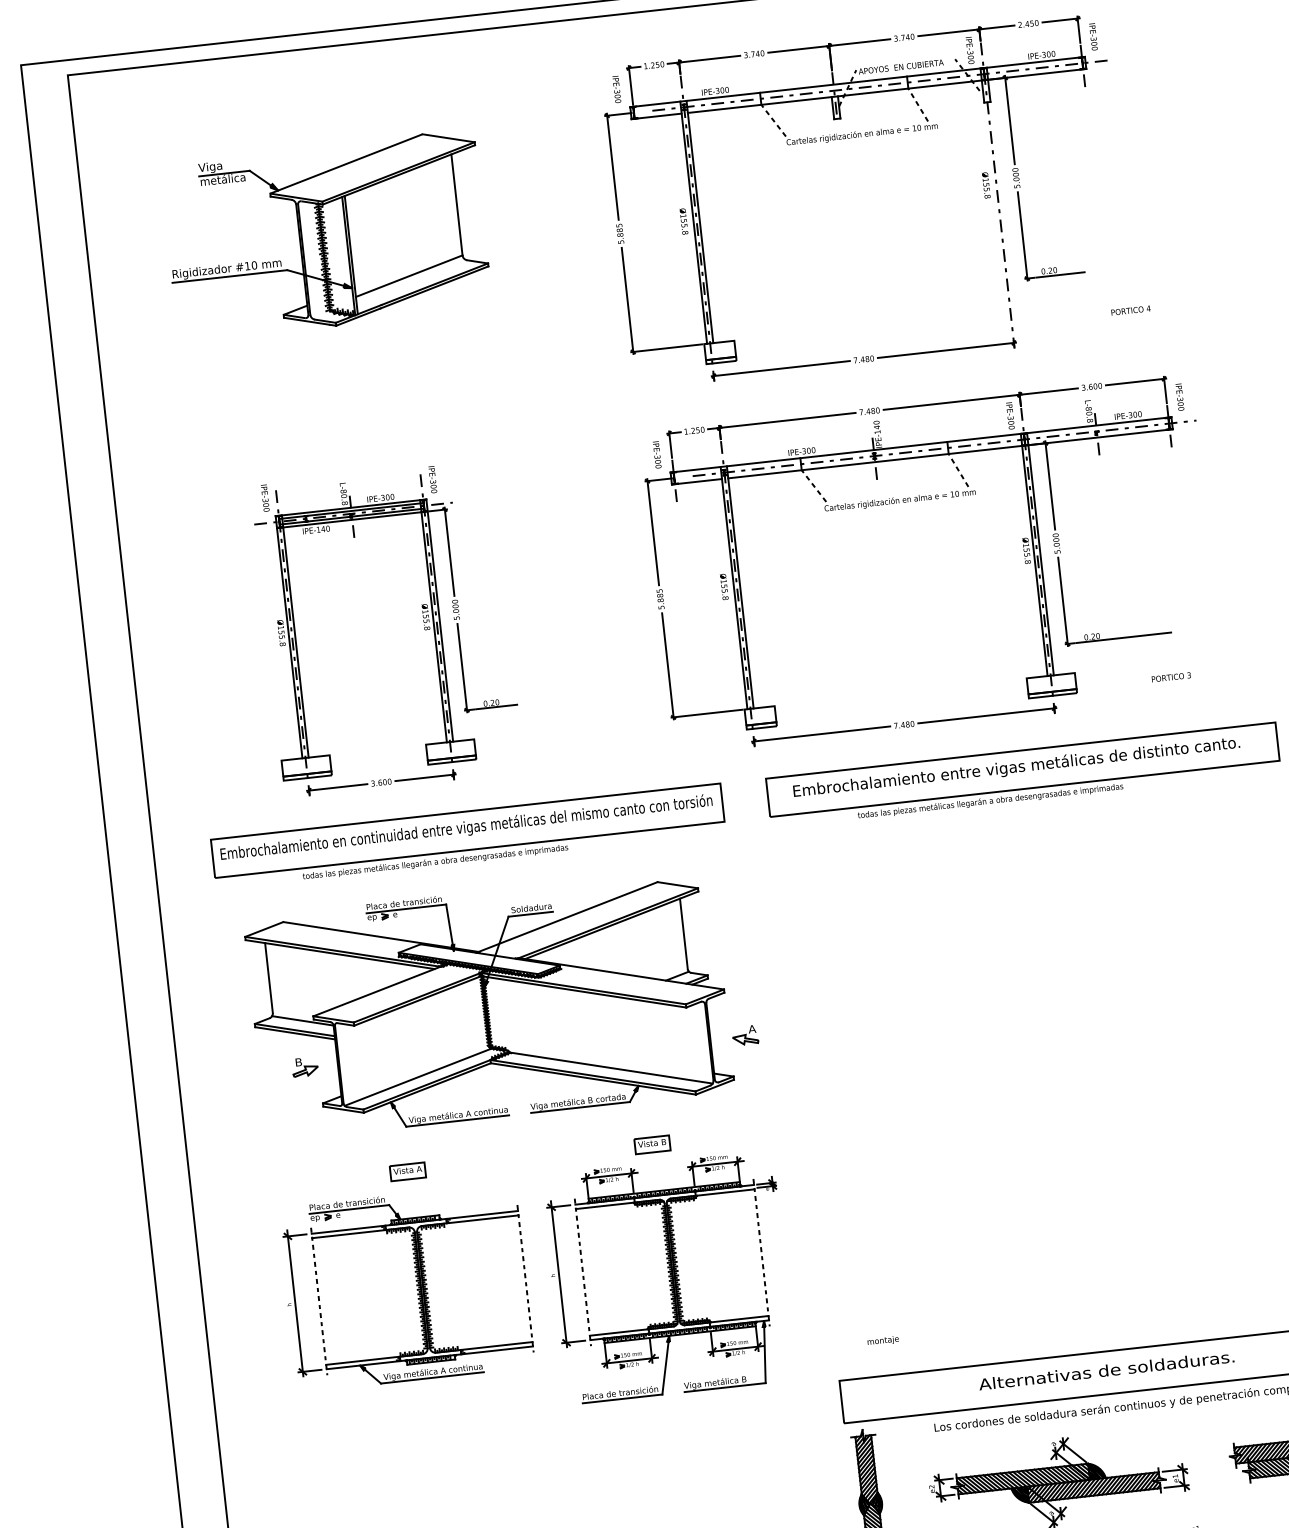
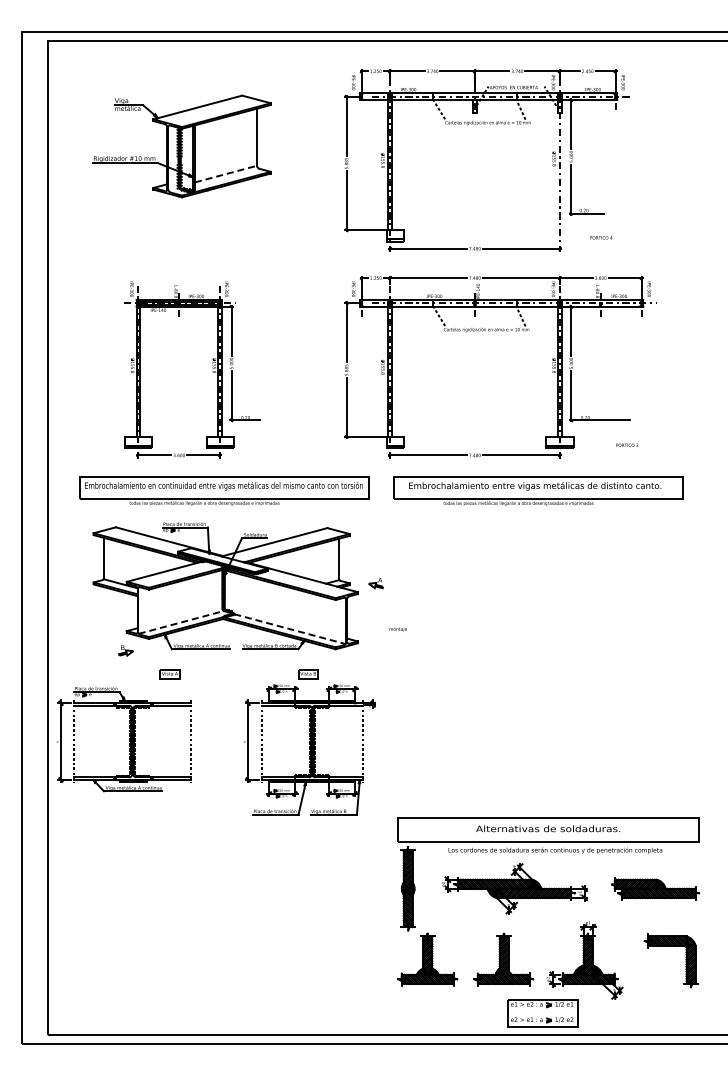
line: (409, 274) -> (226, 173), solid -> dashed
text: (1131, 309) -> (601, 237), moved
part: (744, 1036) -> (375, 583), moved
part: (304, 1066) -> (125, 650), moved
line: (612, 1068) -> (290, 629), solid -> dashed
line: (418, 1077) -> (181, 622), solid -> dashed
part: (405, 1288) -> (123, 739), moved
text: (881, 1341) -> (397, 629), moved

